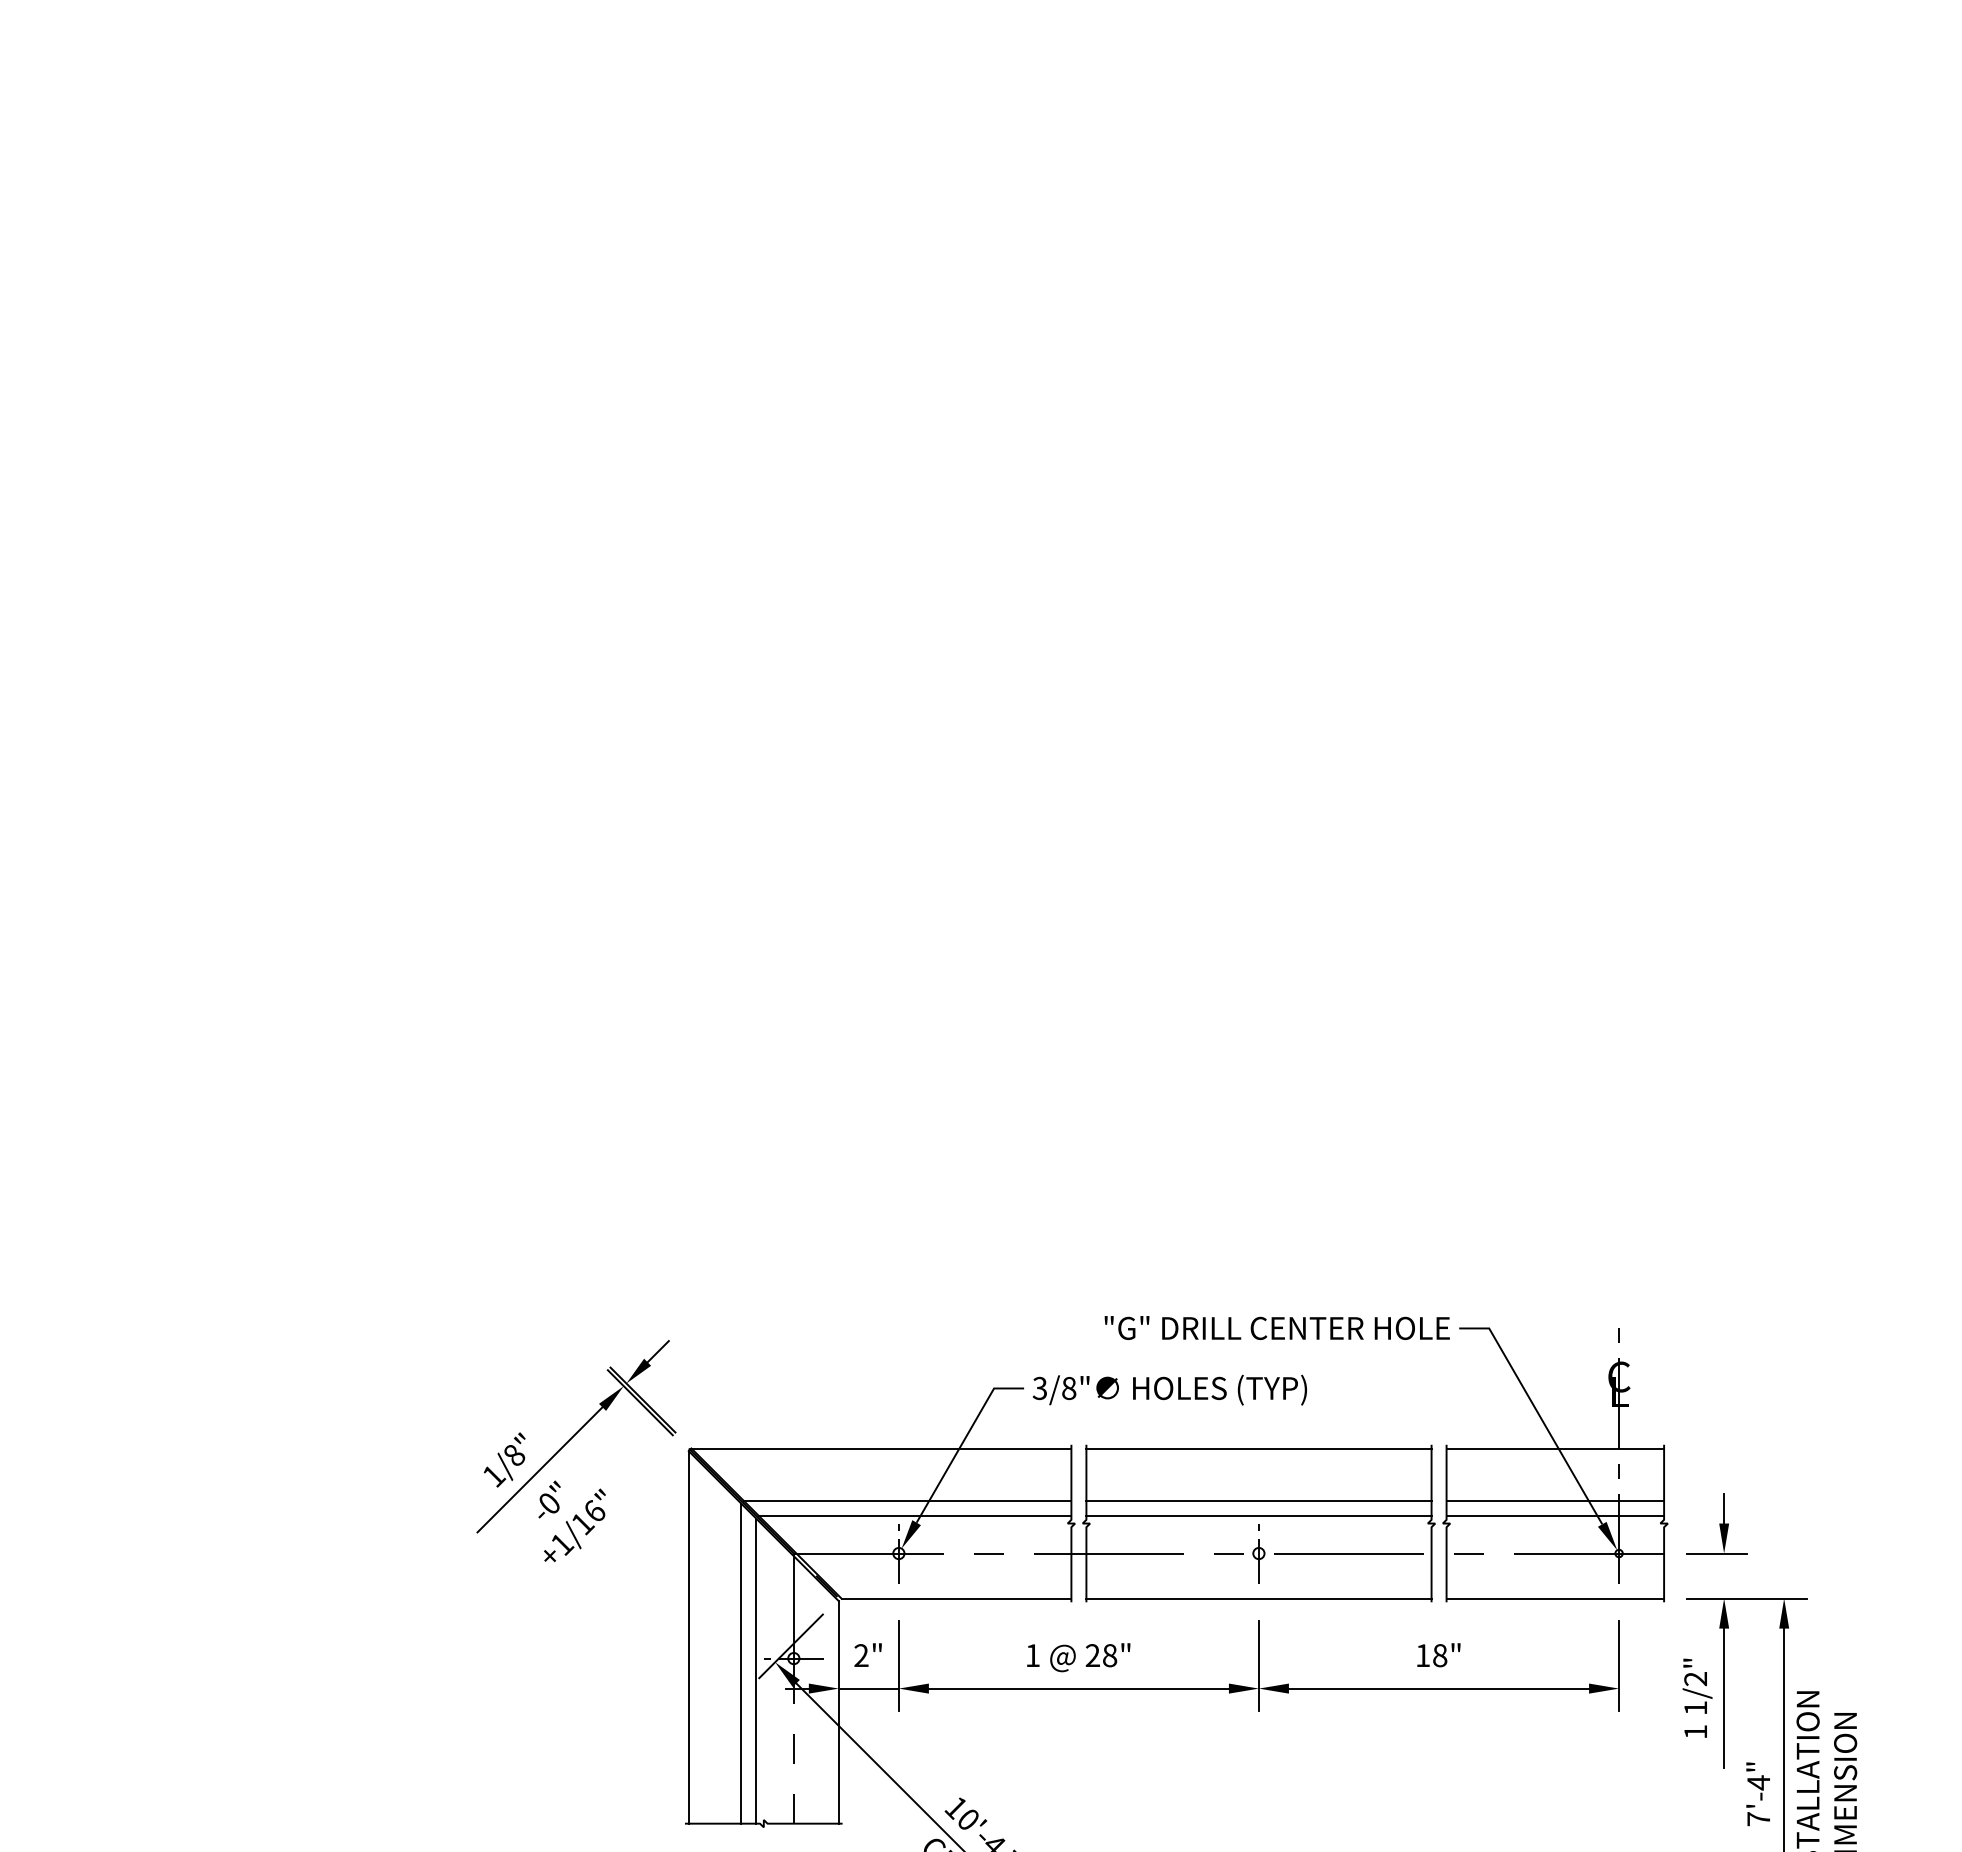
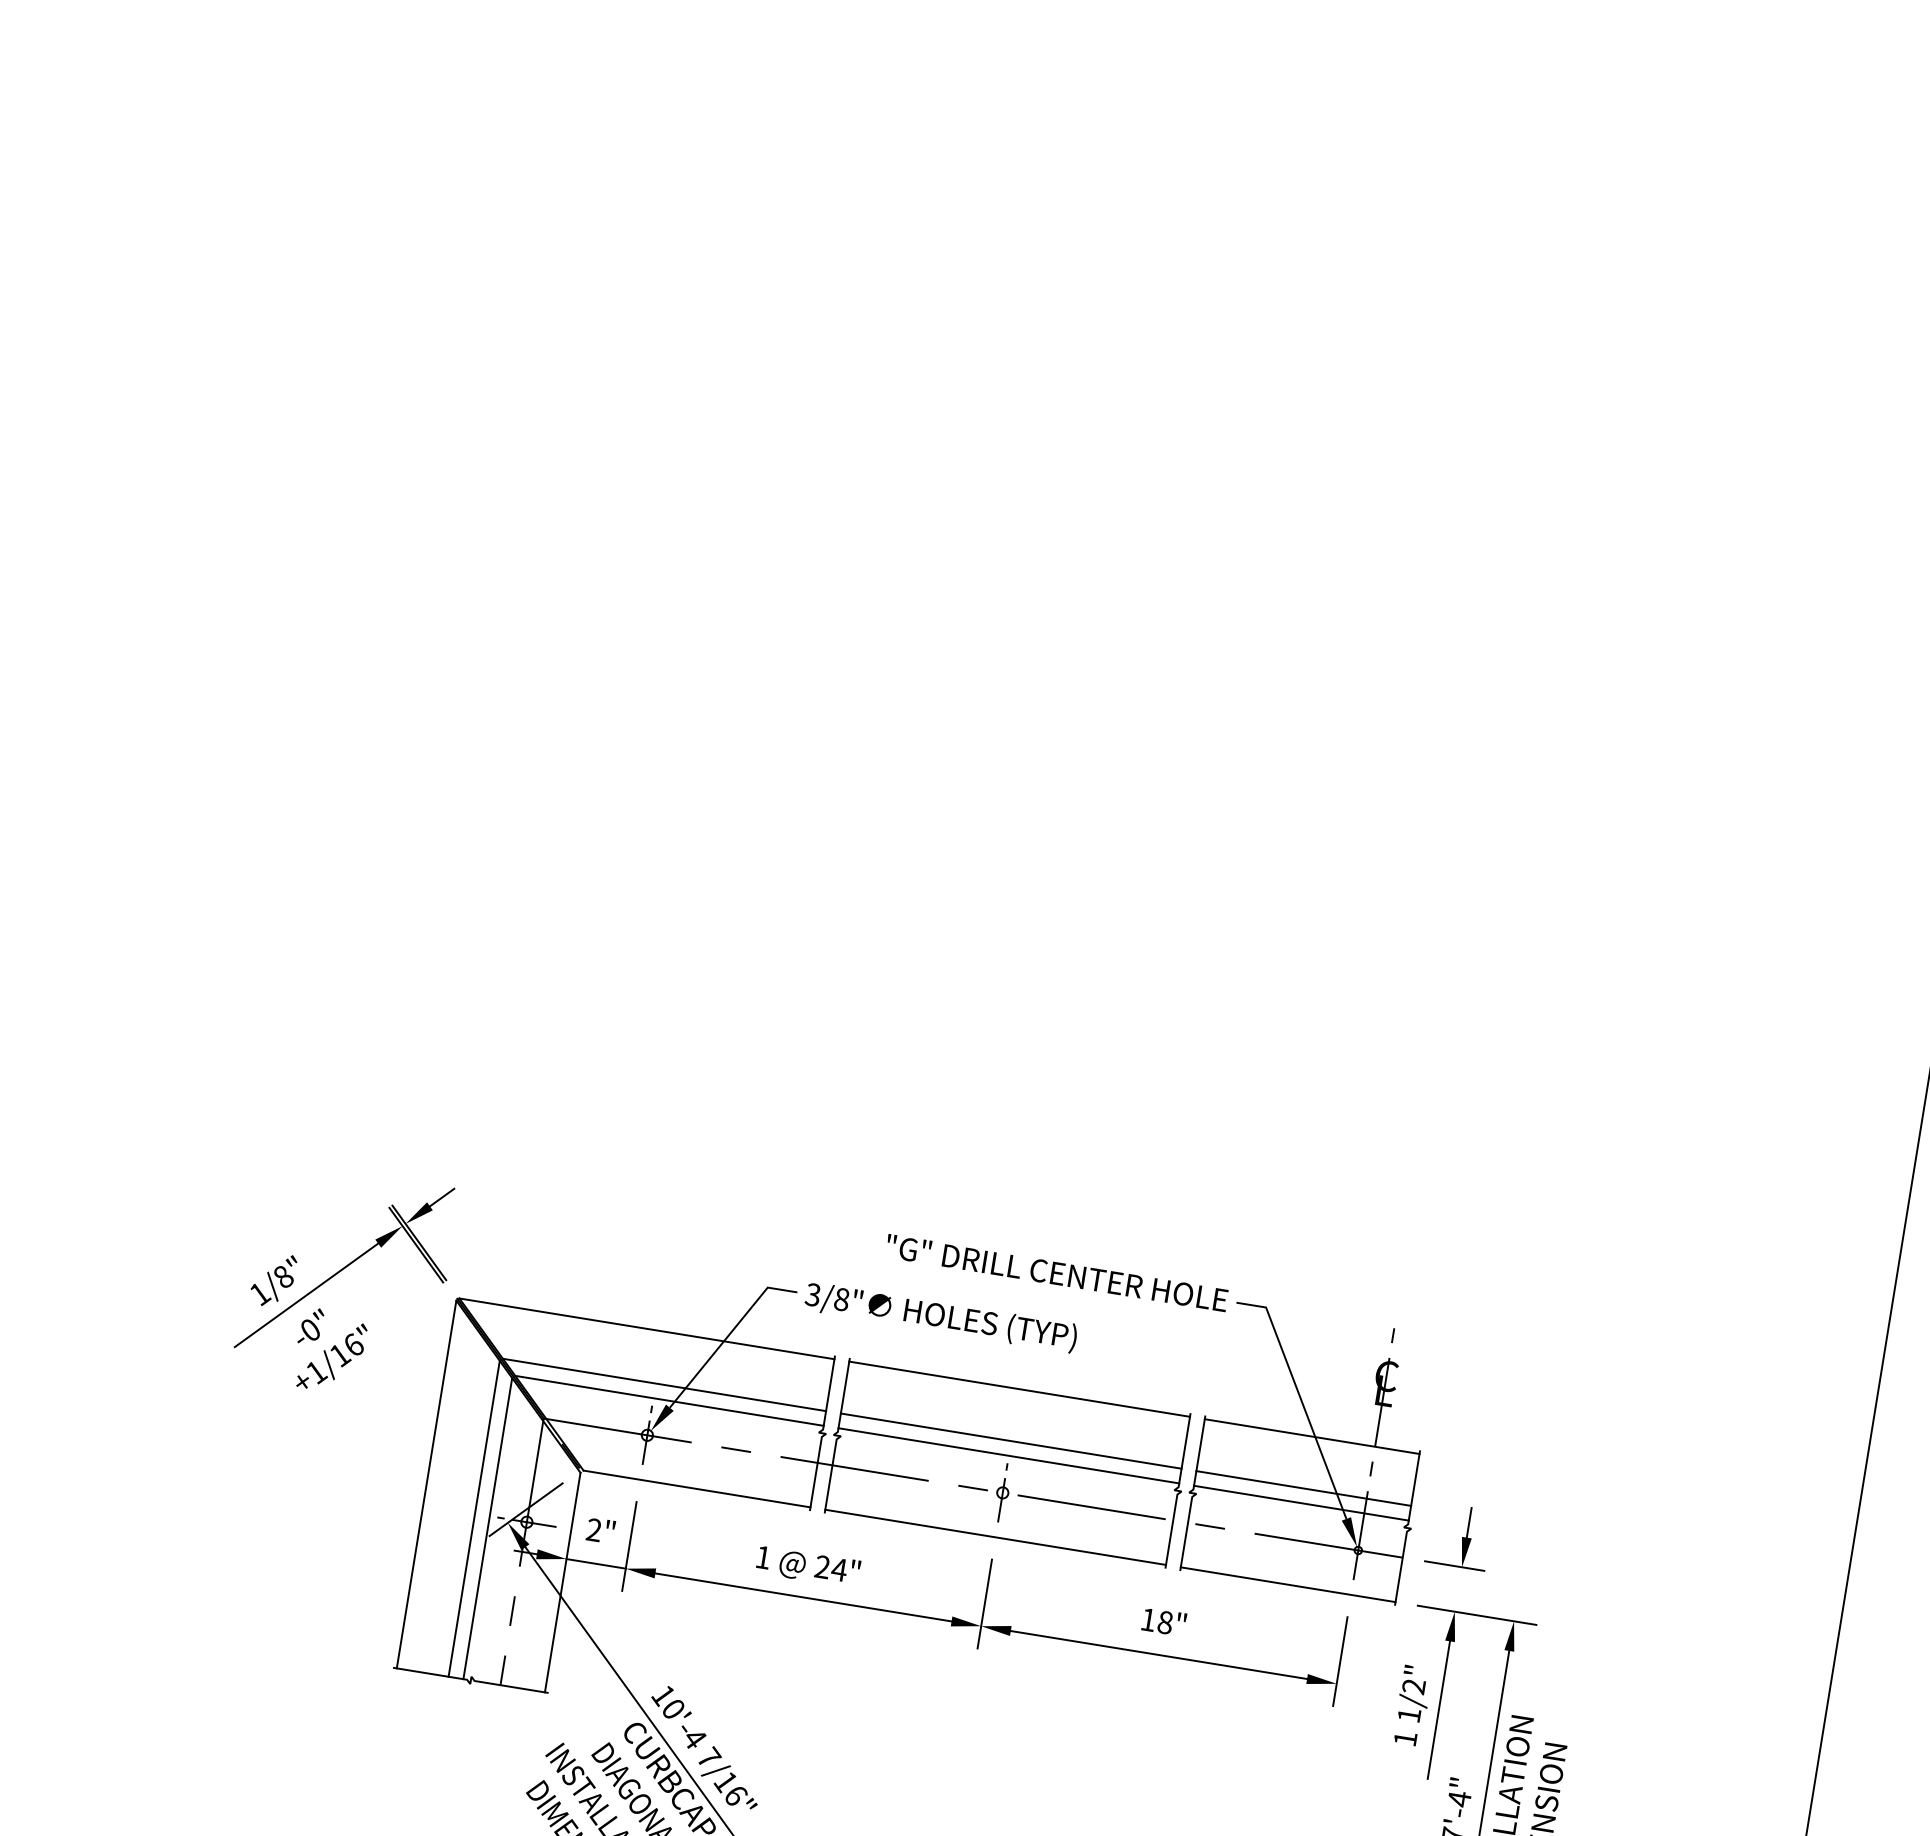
text: (1109, 1655) -> (838, 1569), 28" -> 24"

